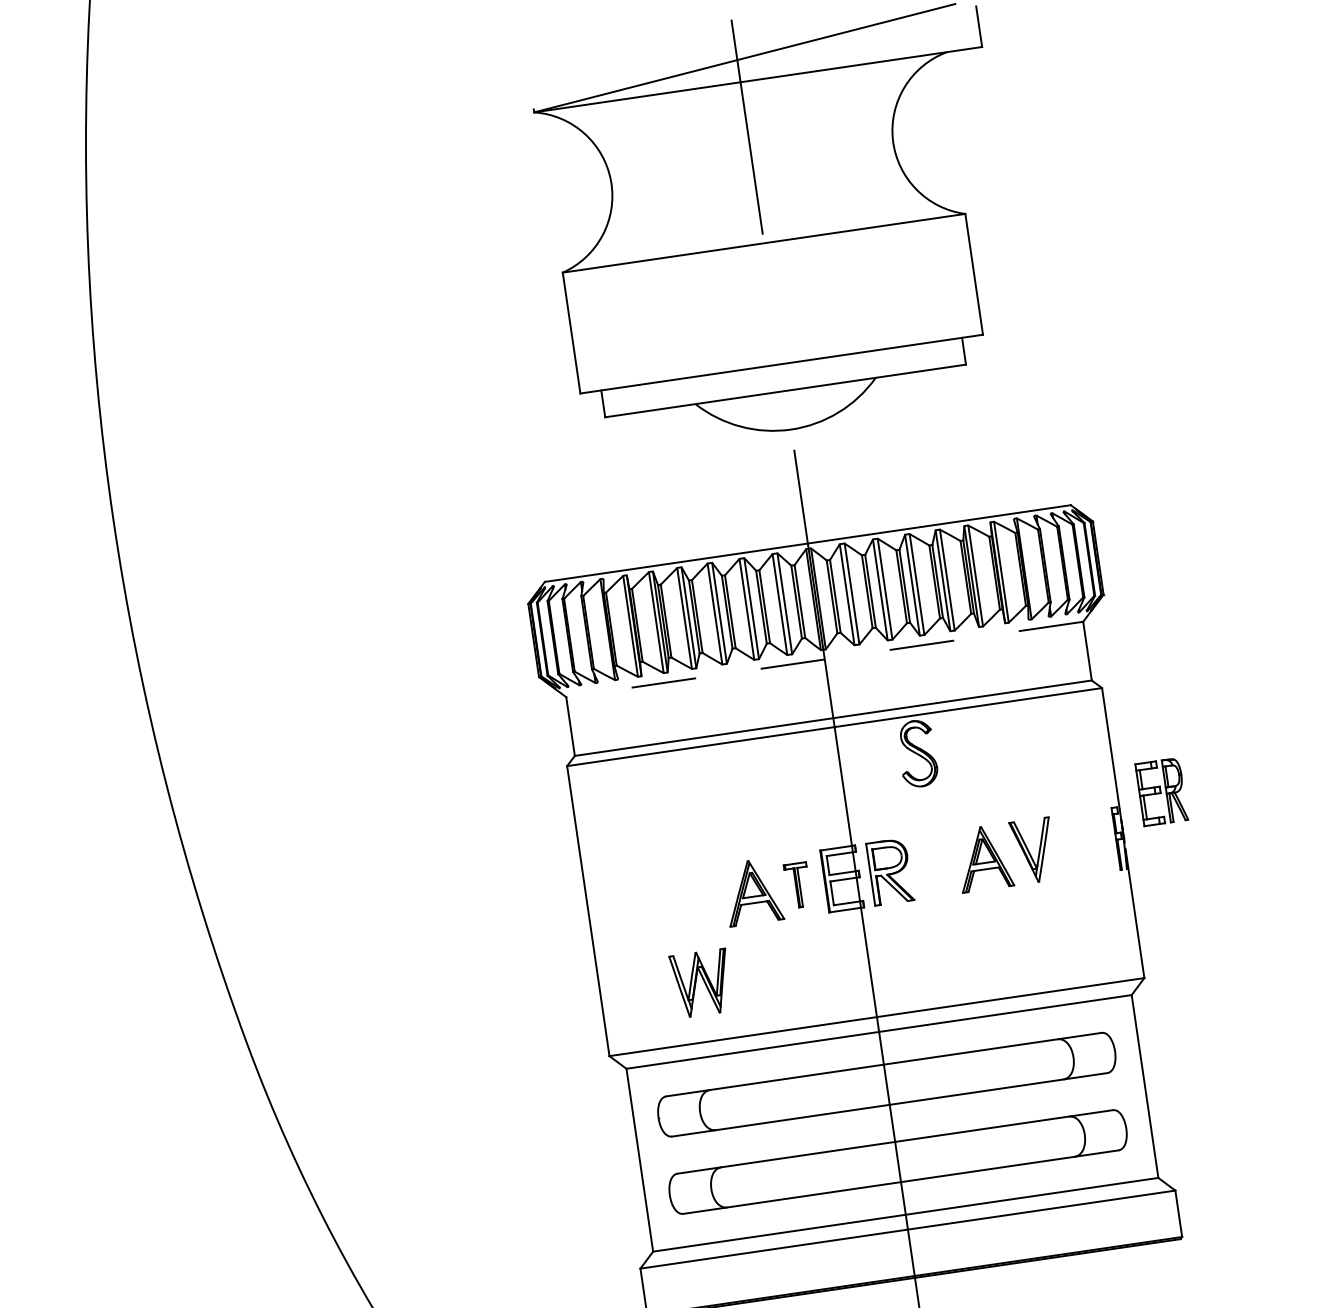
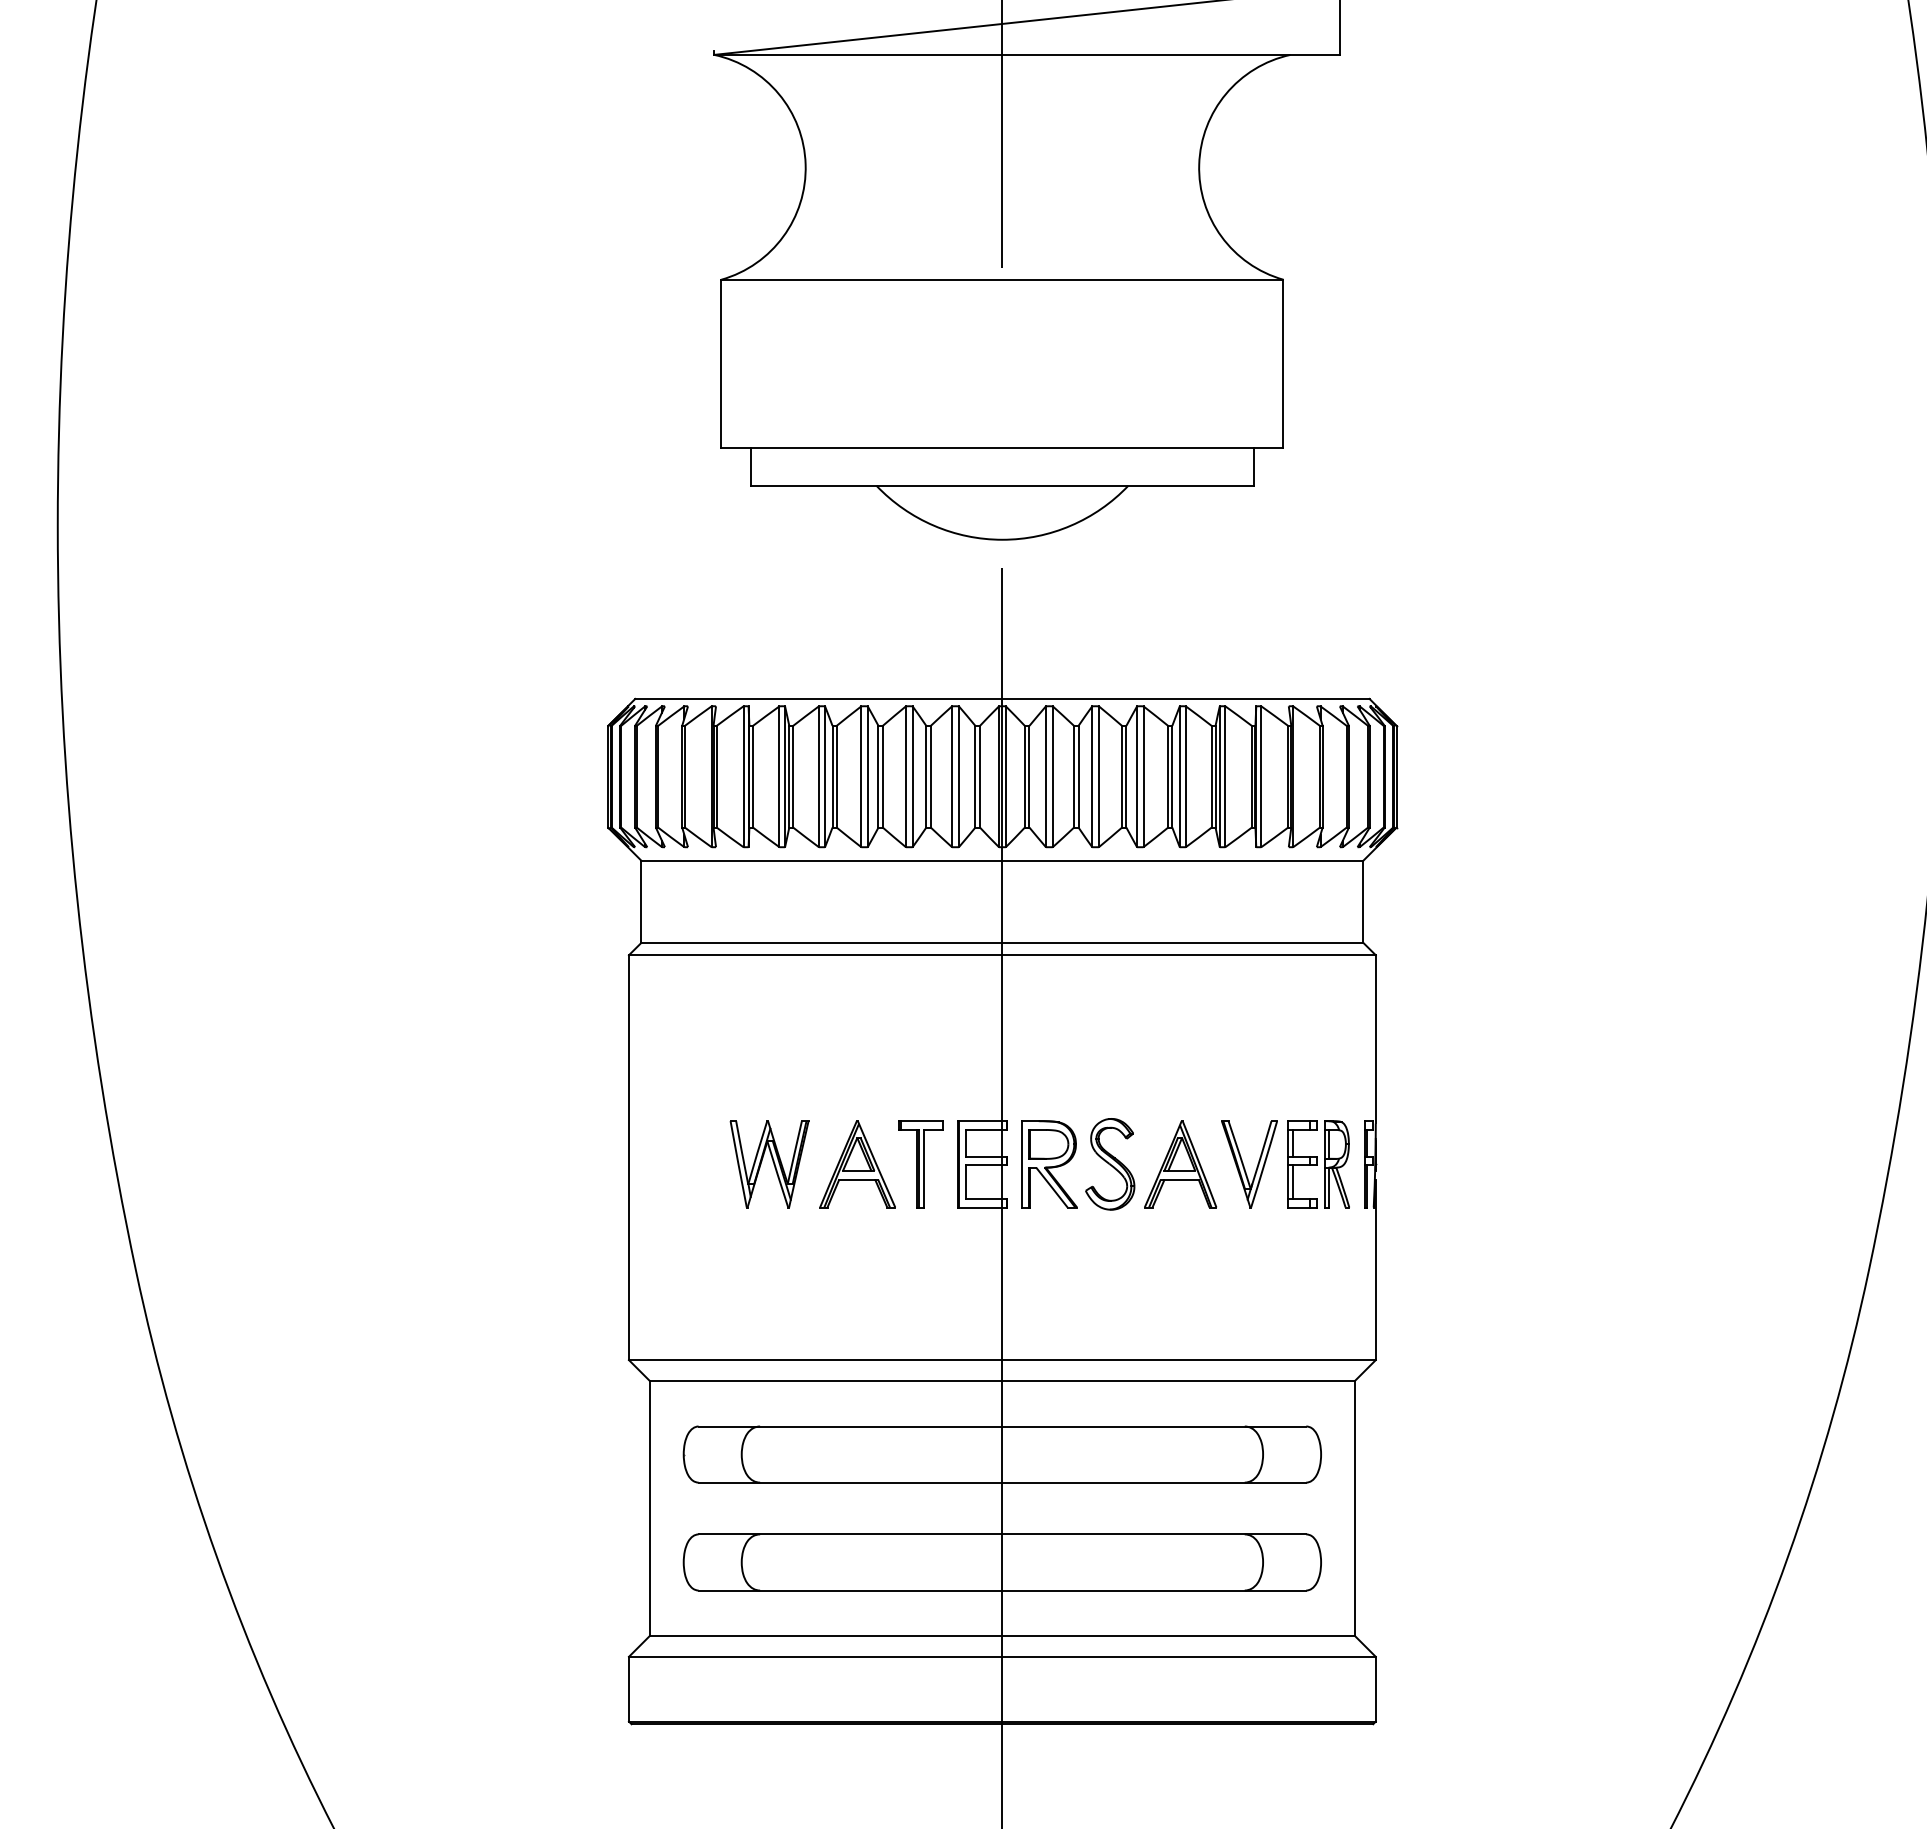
line: (824, 659) -> (1002, 860), dashed -> solid
part: (917, 753) -> (1110, 1164), moved
part: (1161, 792) -> (1318, 1164), moved
part: (797, 885) -> (920, 1164), size x1.43
part: (701, 983) -> (769, 1164), moved

